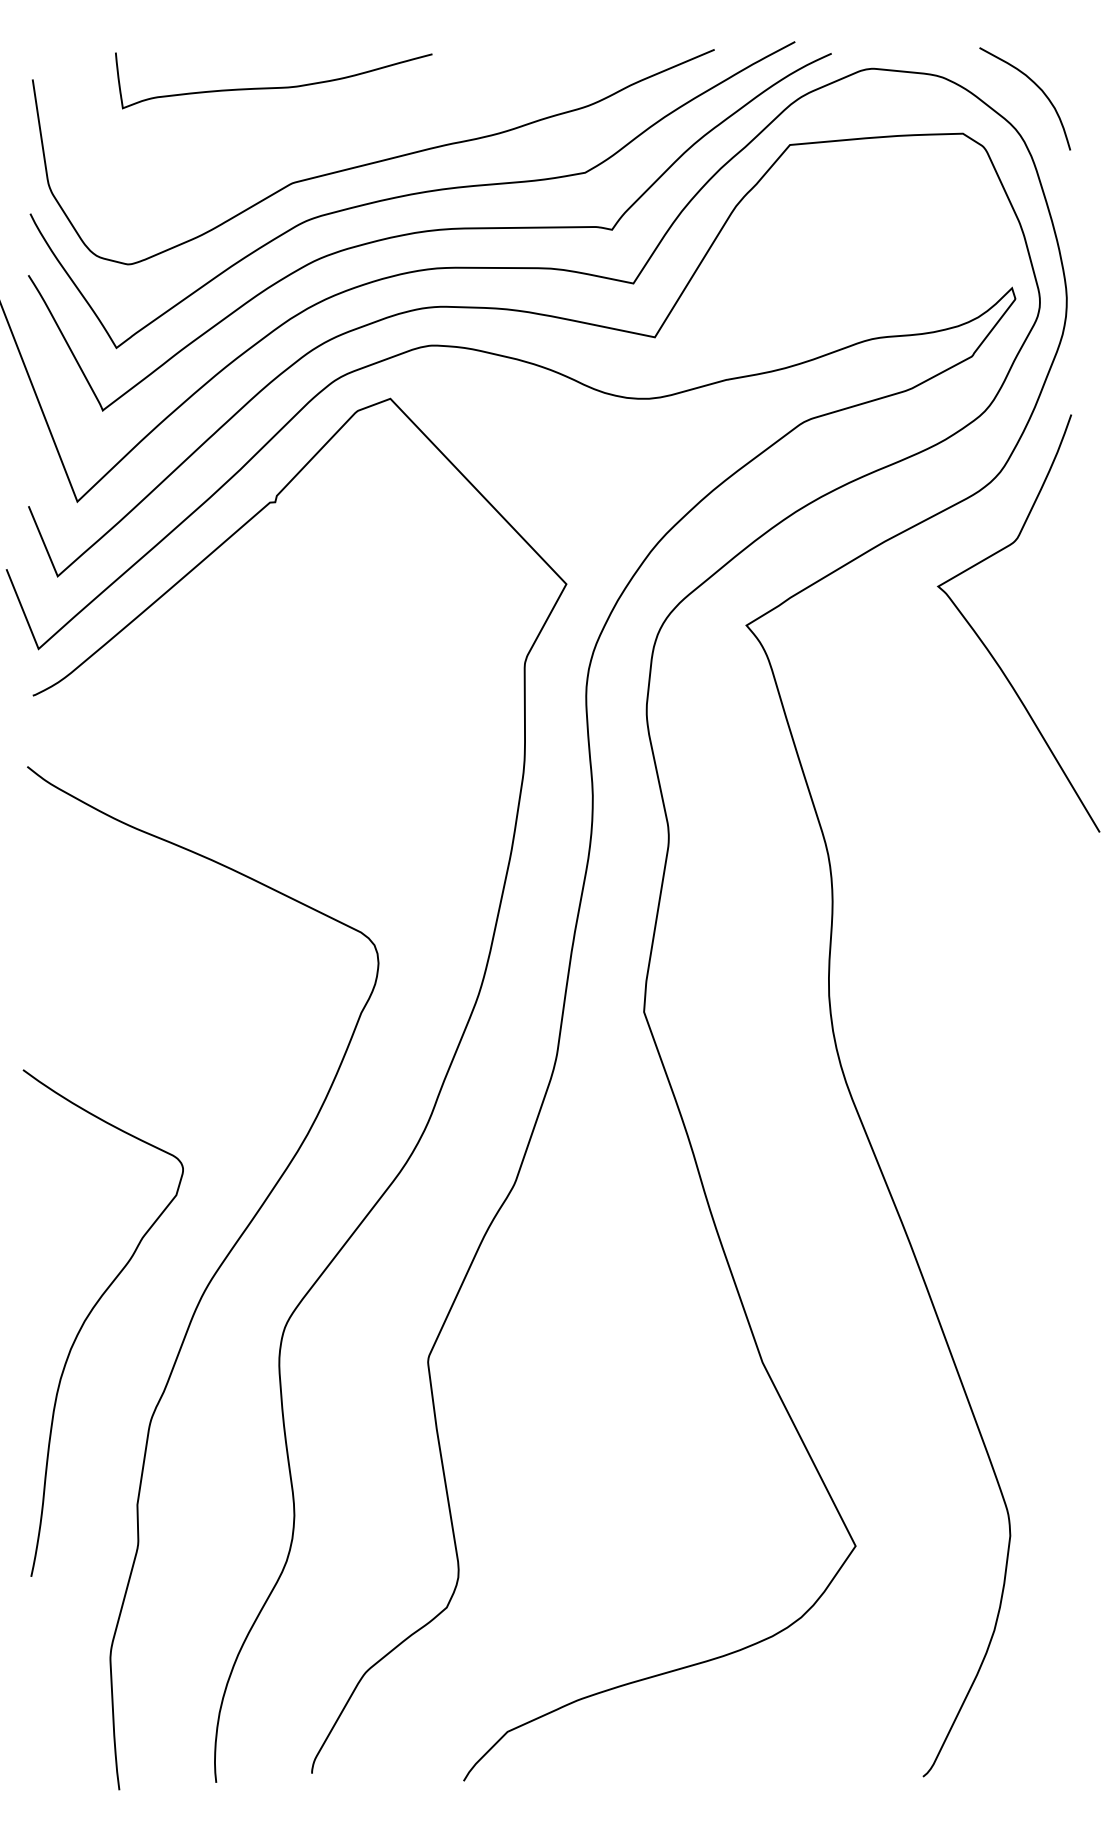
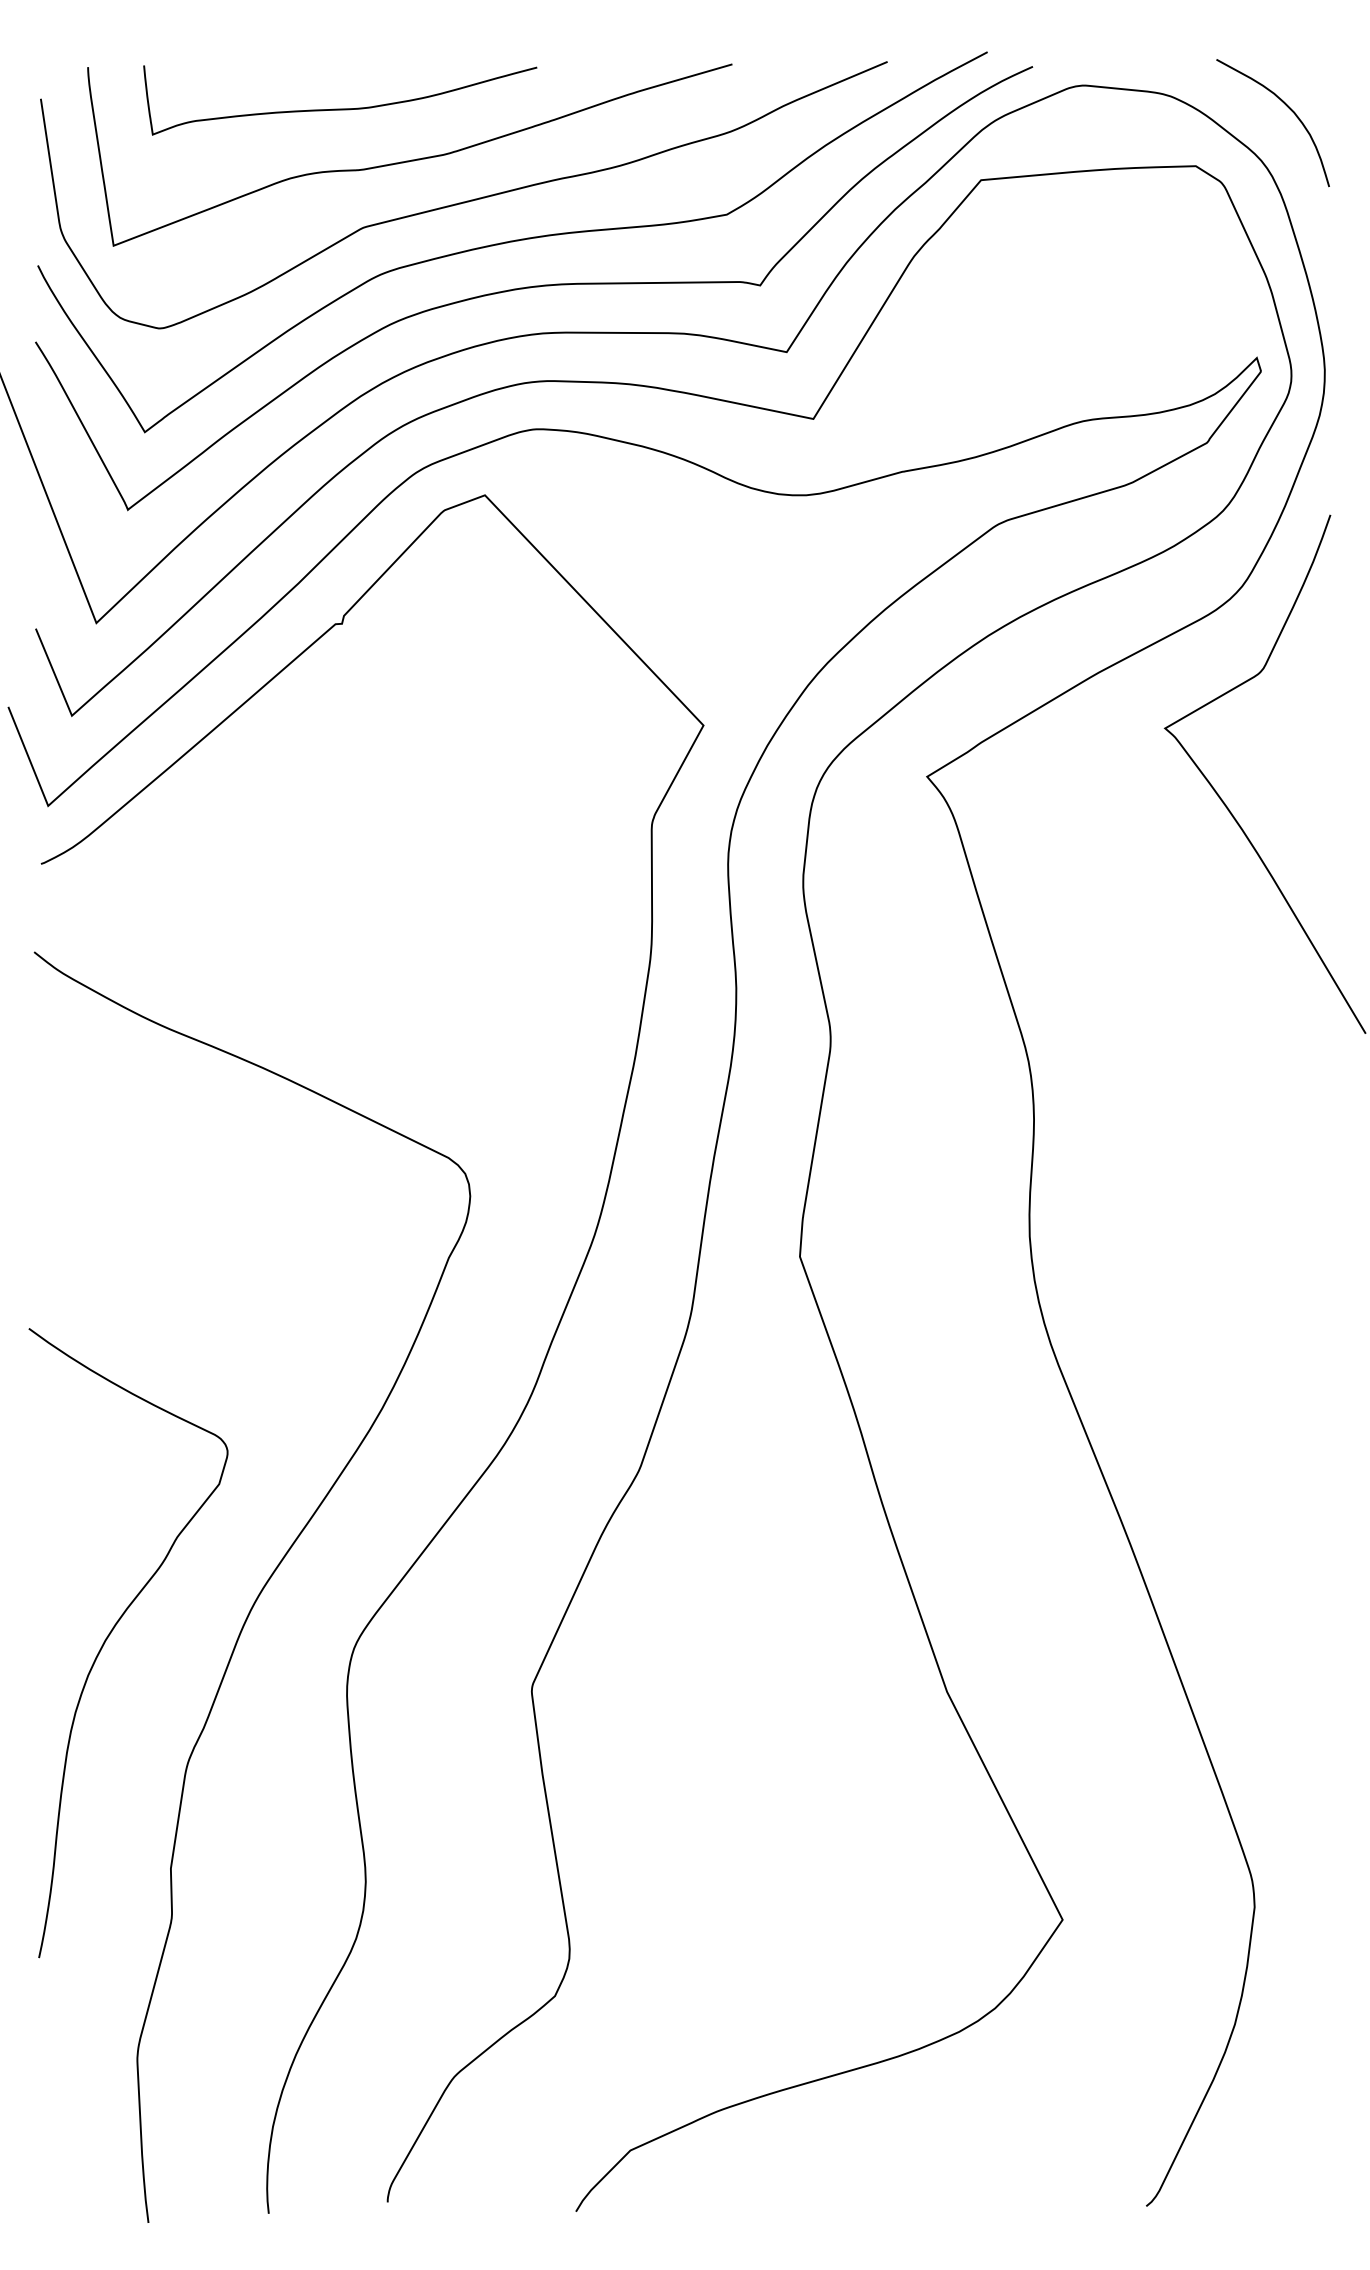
curve: (331, 128) -> (411, 159), added

